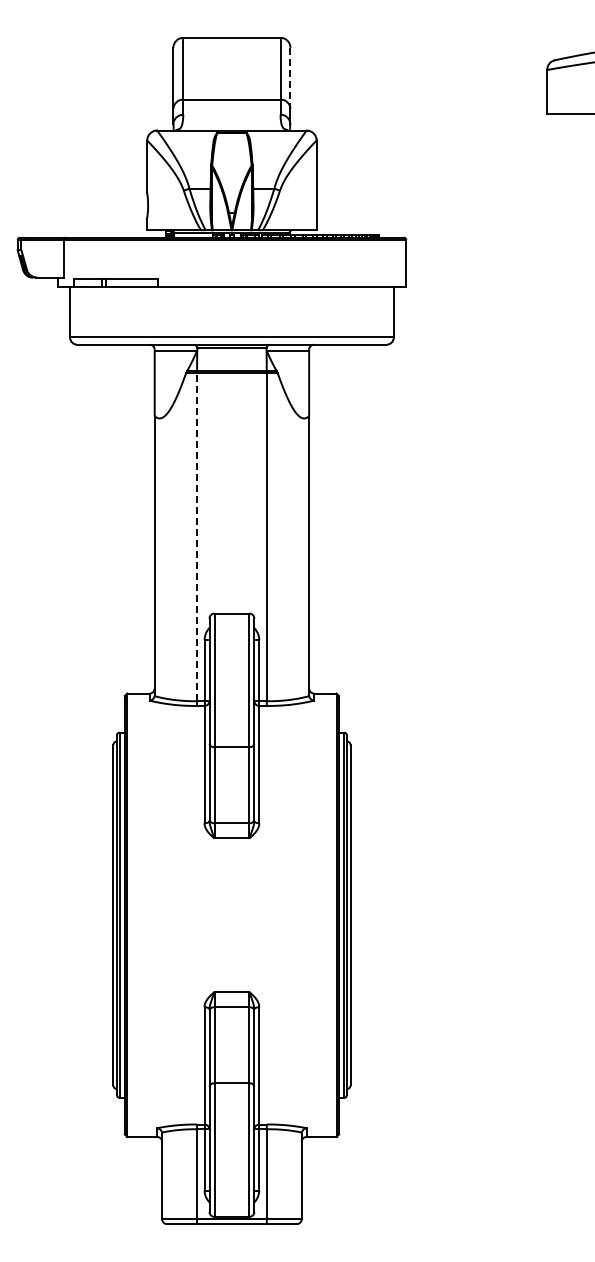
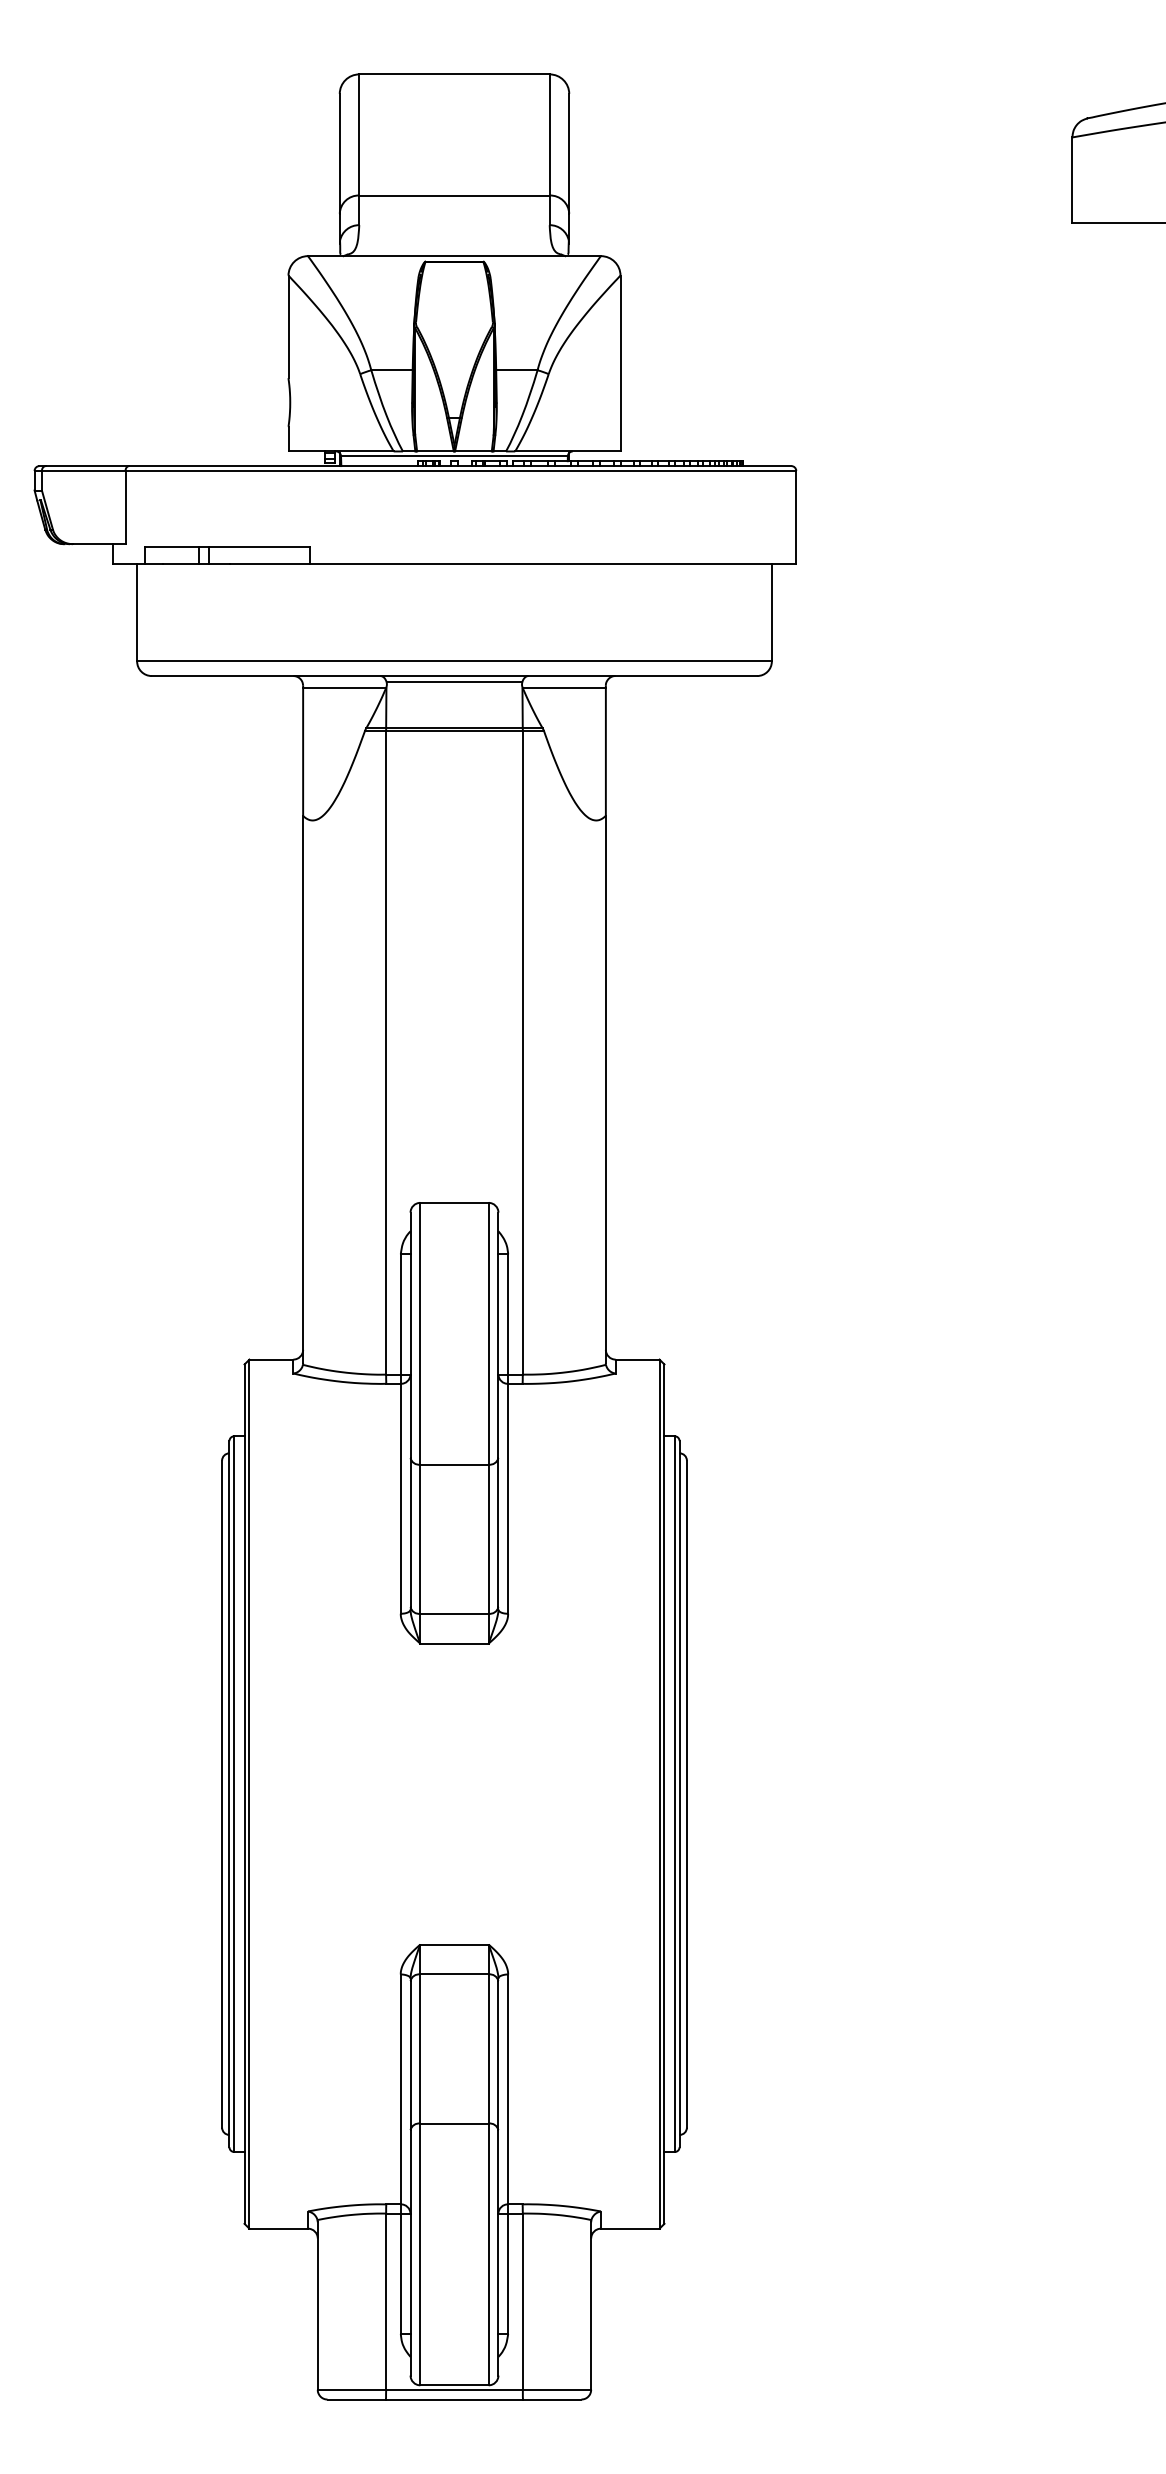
line: (290, 78) -> (569, 154), dashed -> solid
line: (197, 536) -> (386, 1051), dashed -> solid

